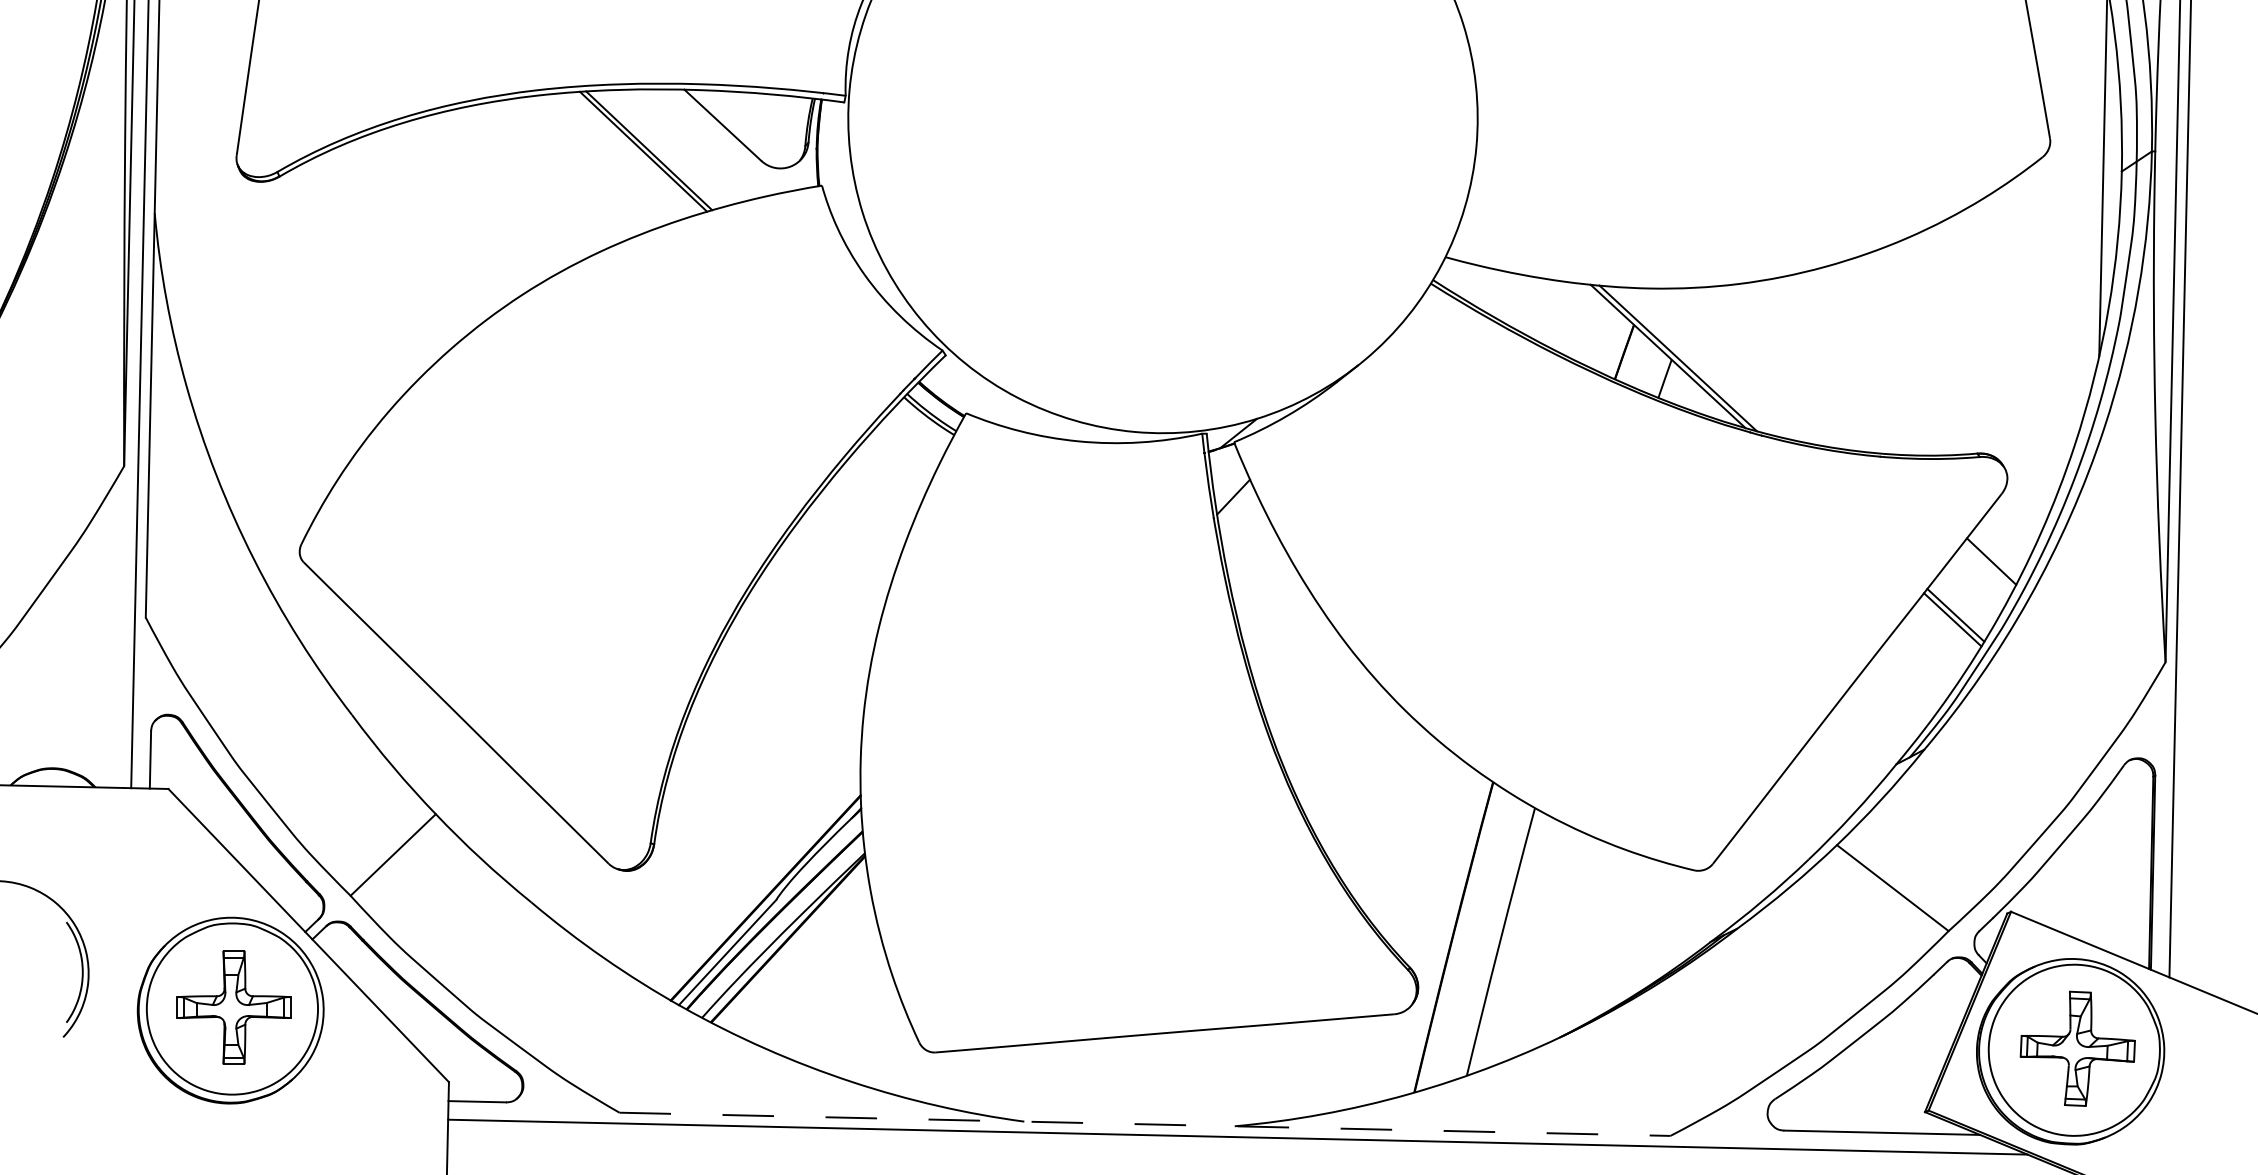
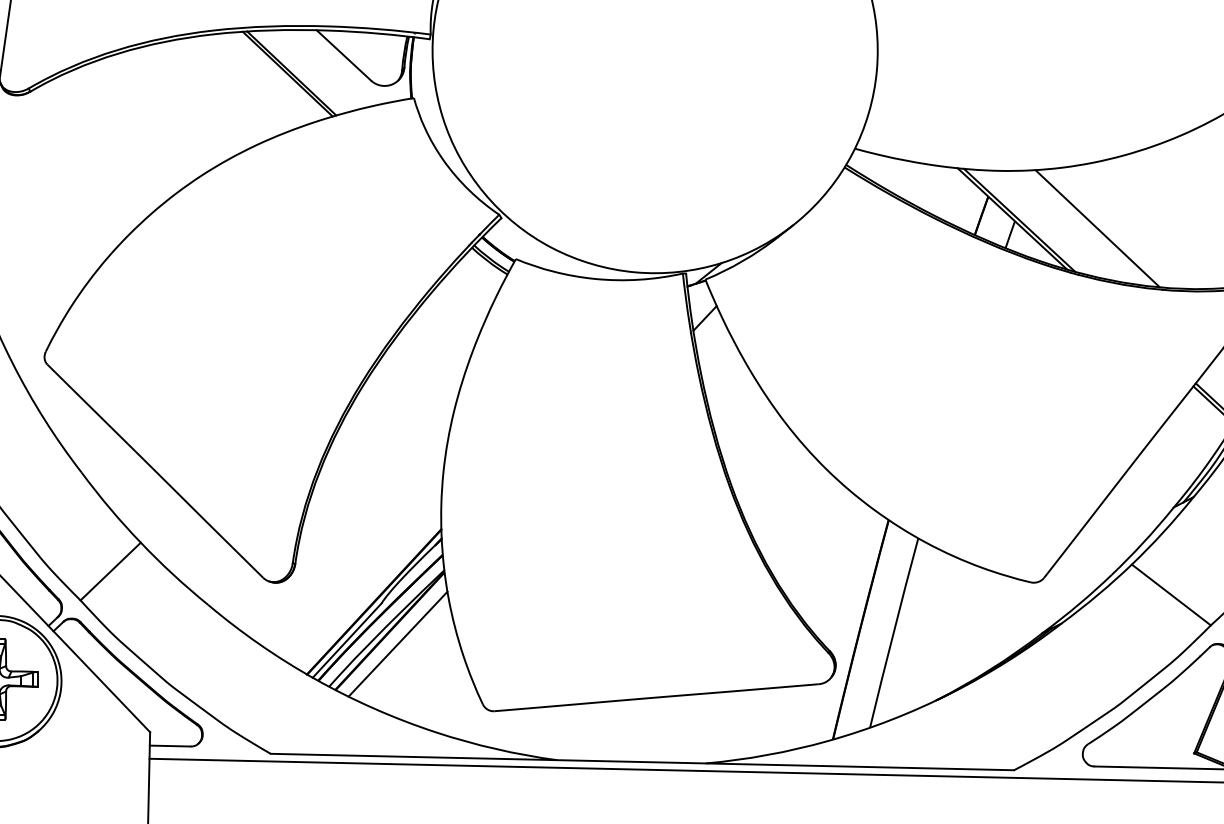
line: (1788, 370) -> (1097, 228), added
line: (799, 957) -> (398, 644), added
line: (1144, 1124) -> (642, 762), dashed -> solid

